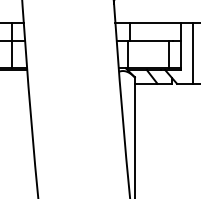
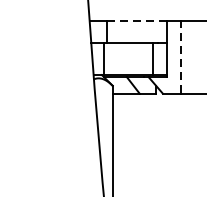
line: (155, 22) -> (137, 20), solid -> dashed
line: (192, 53) -> (181, 57), solid -> dashed

